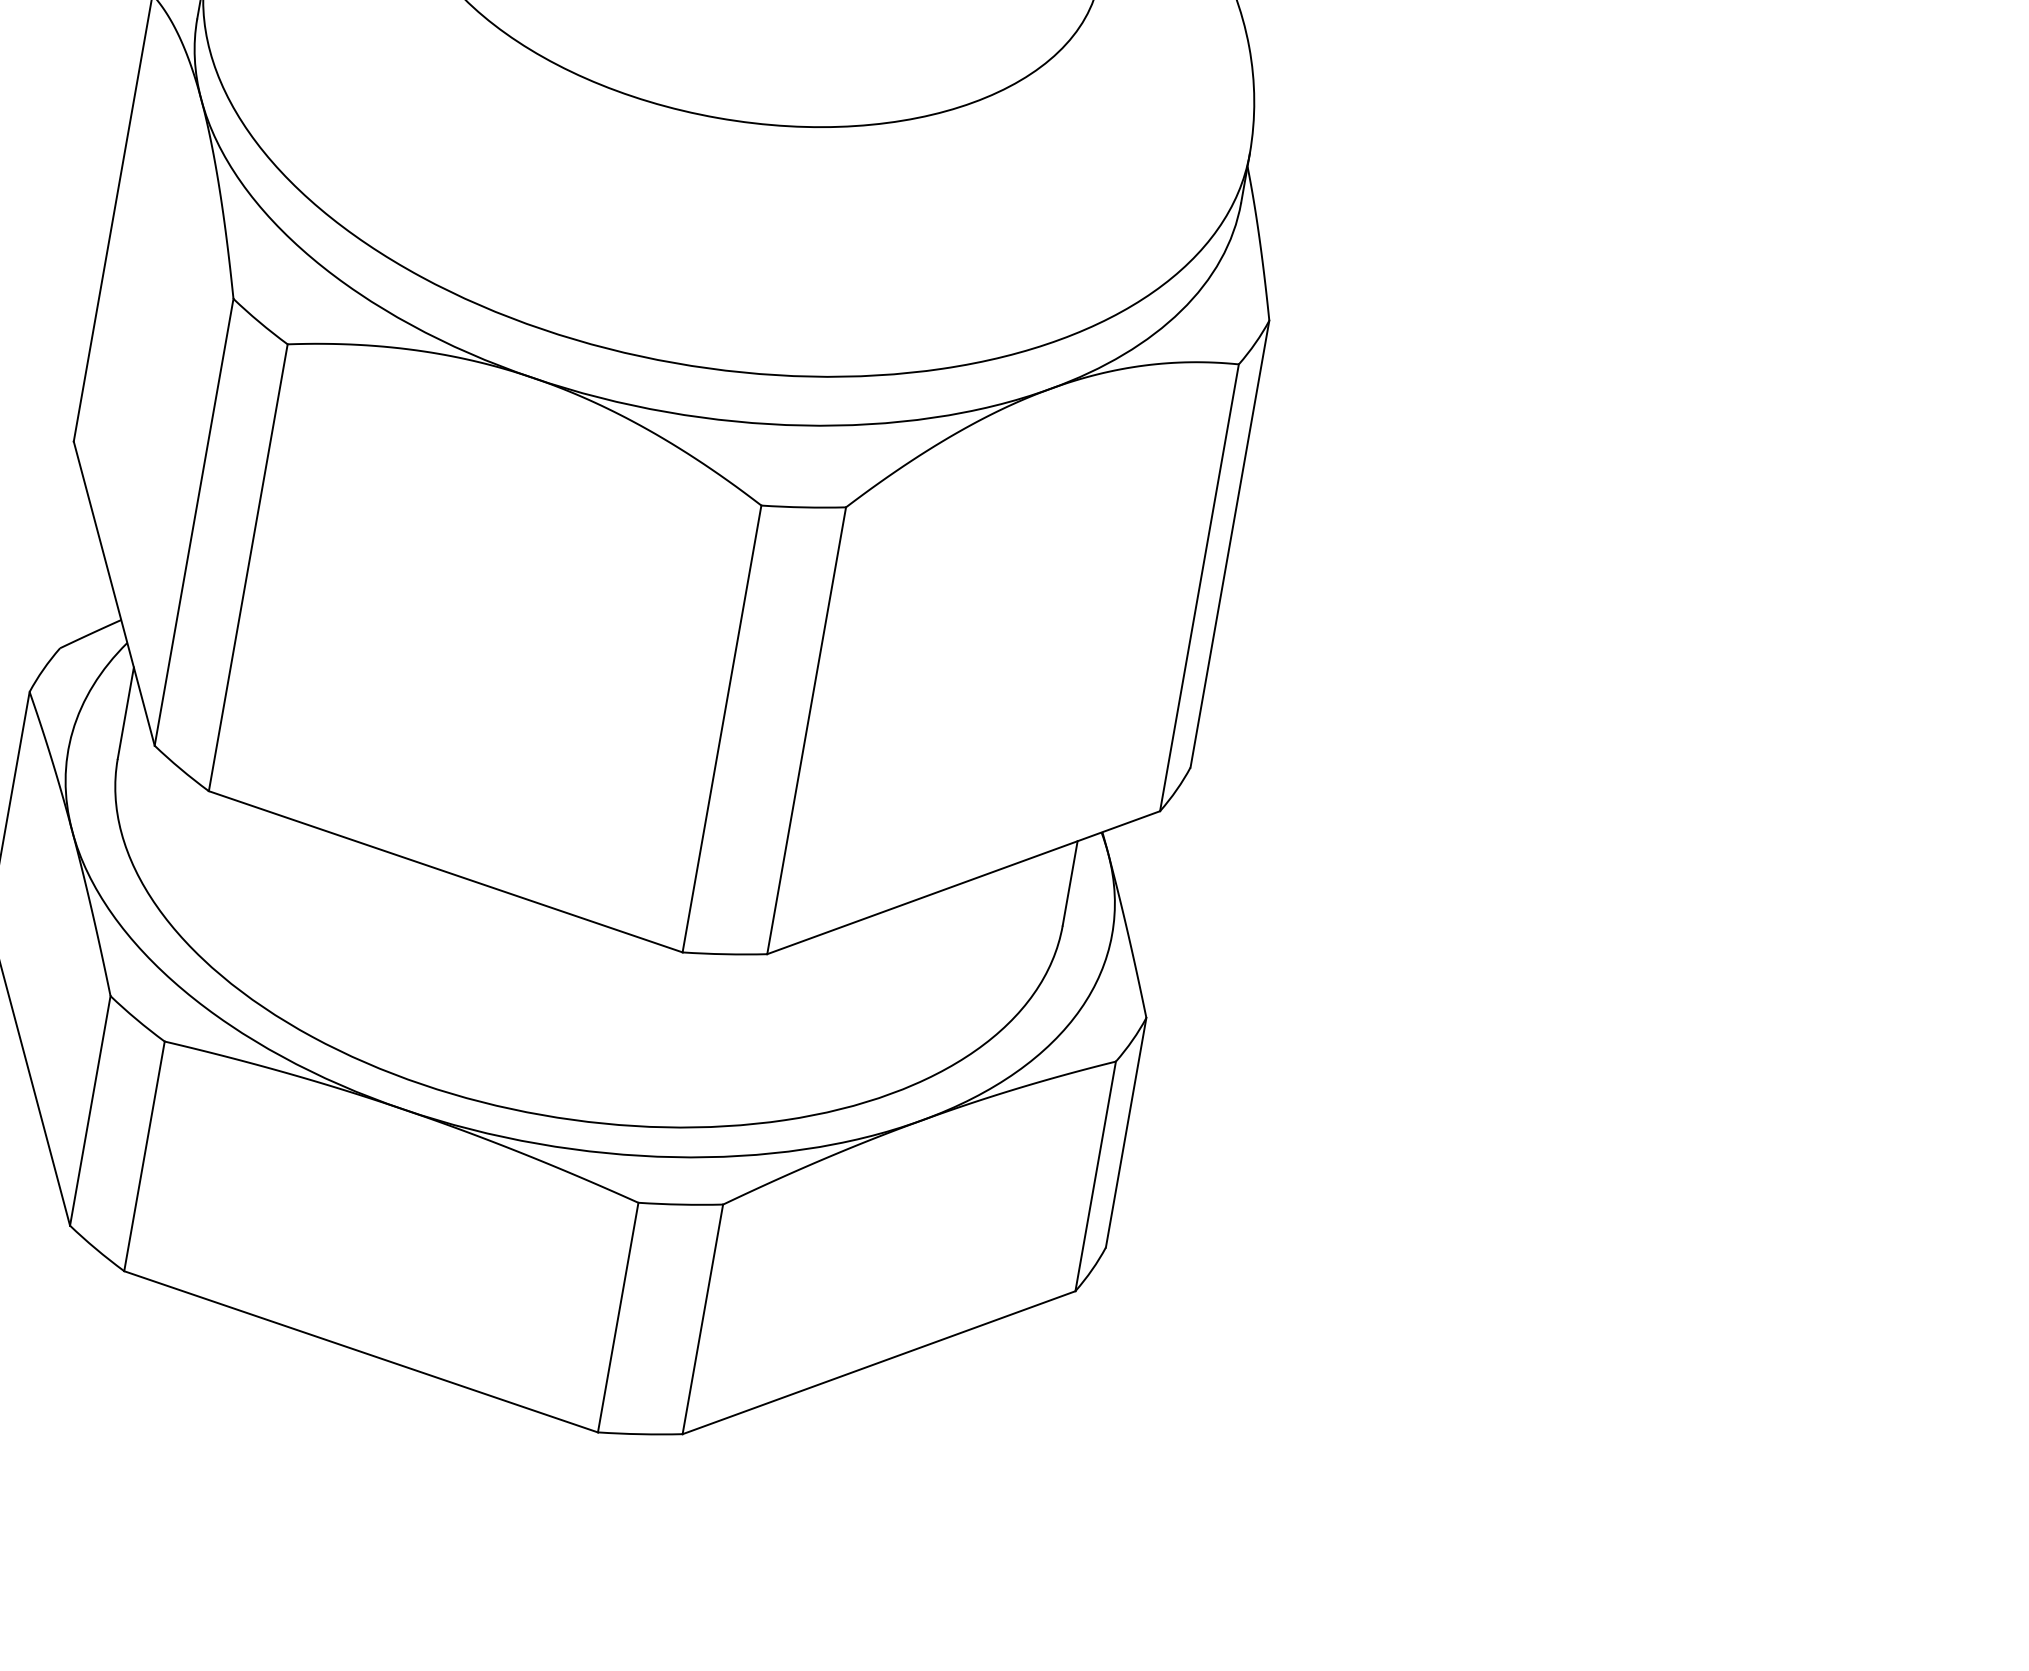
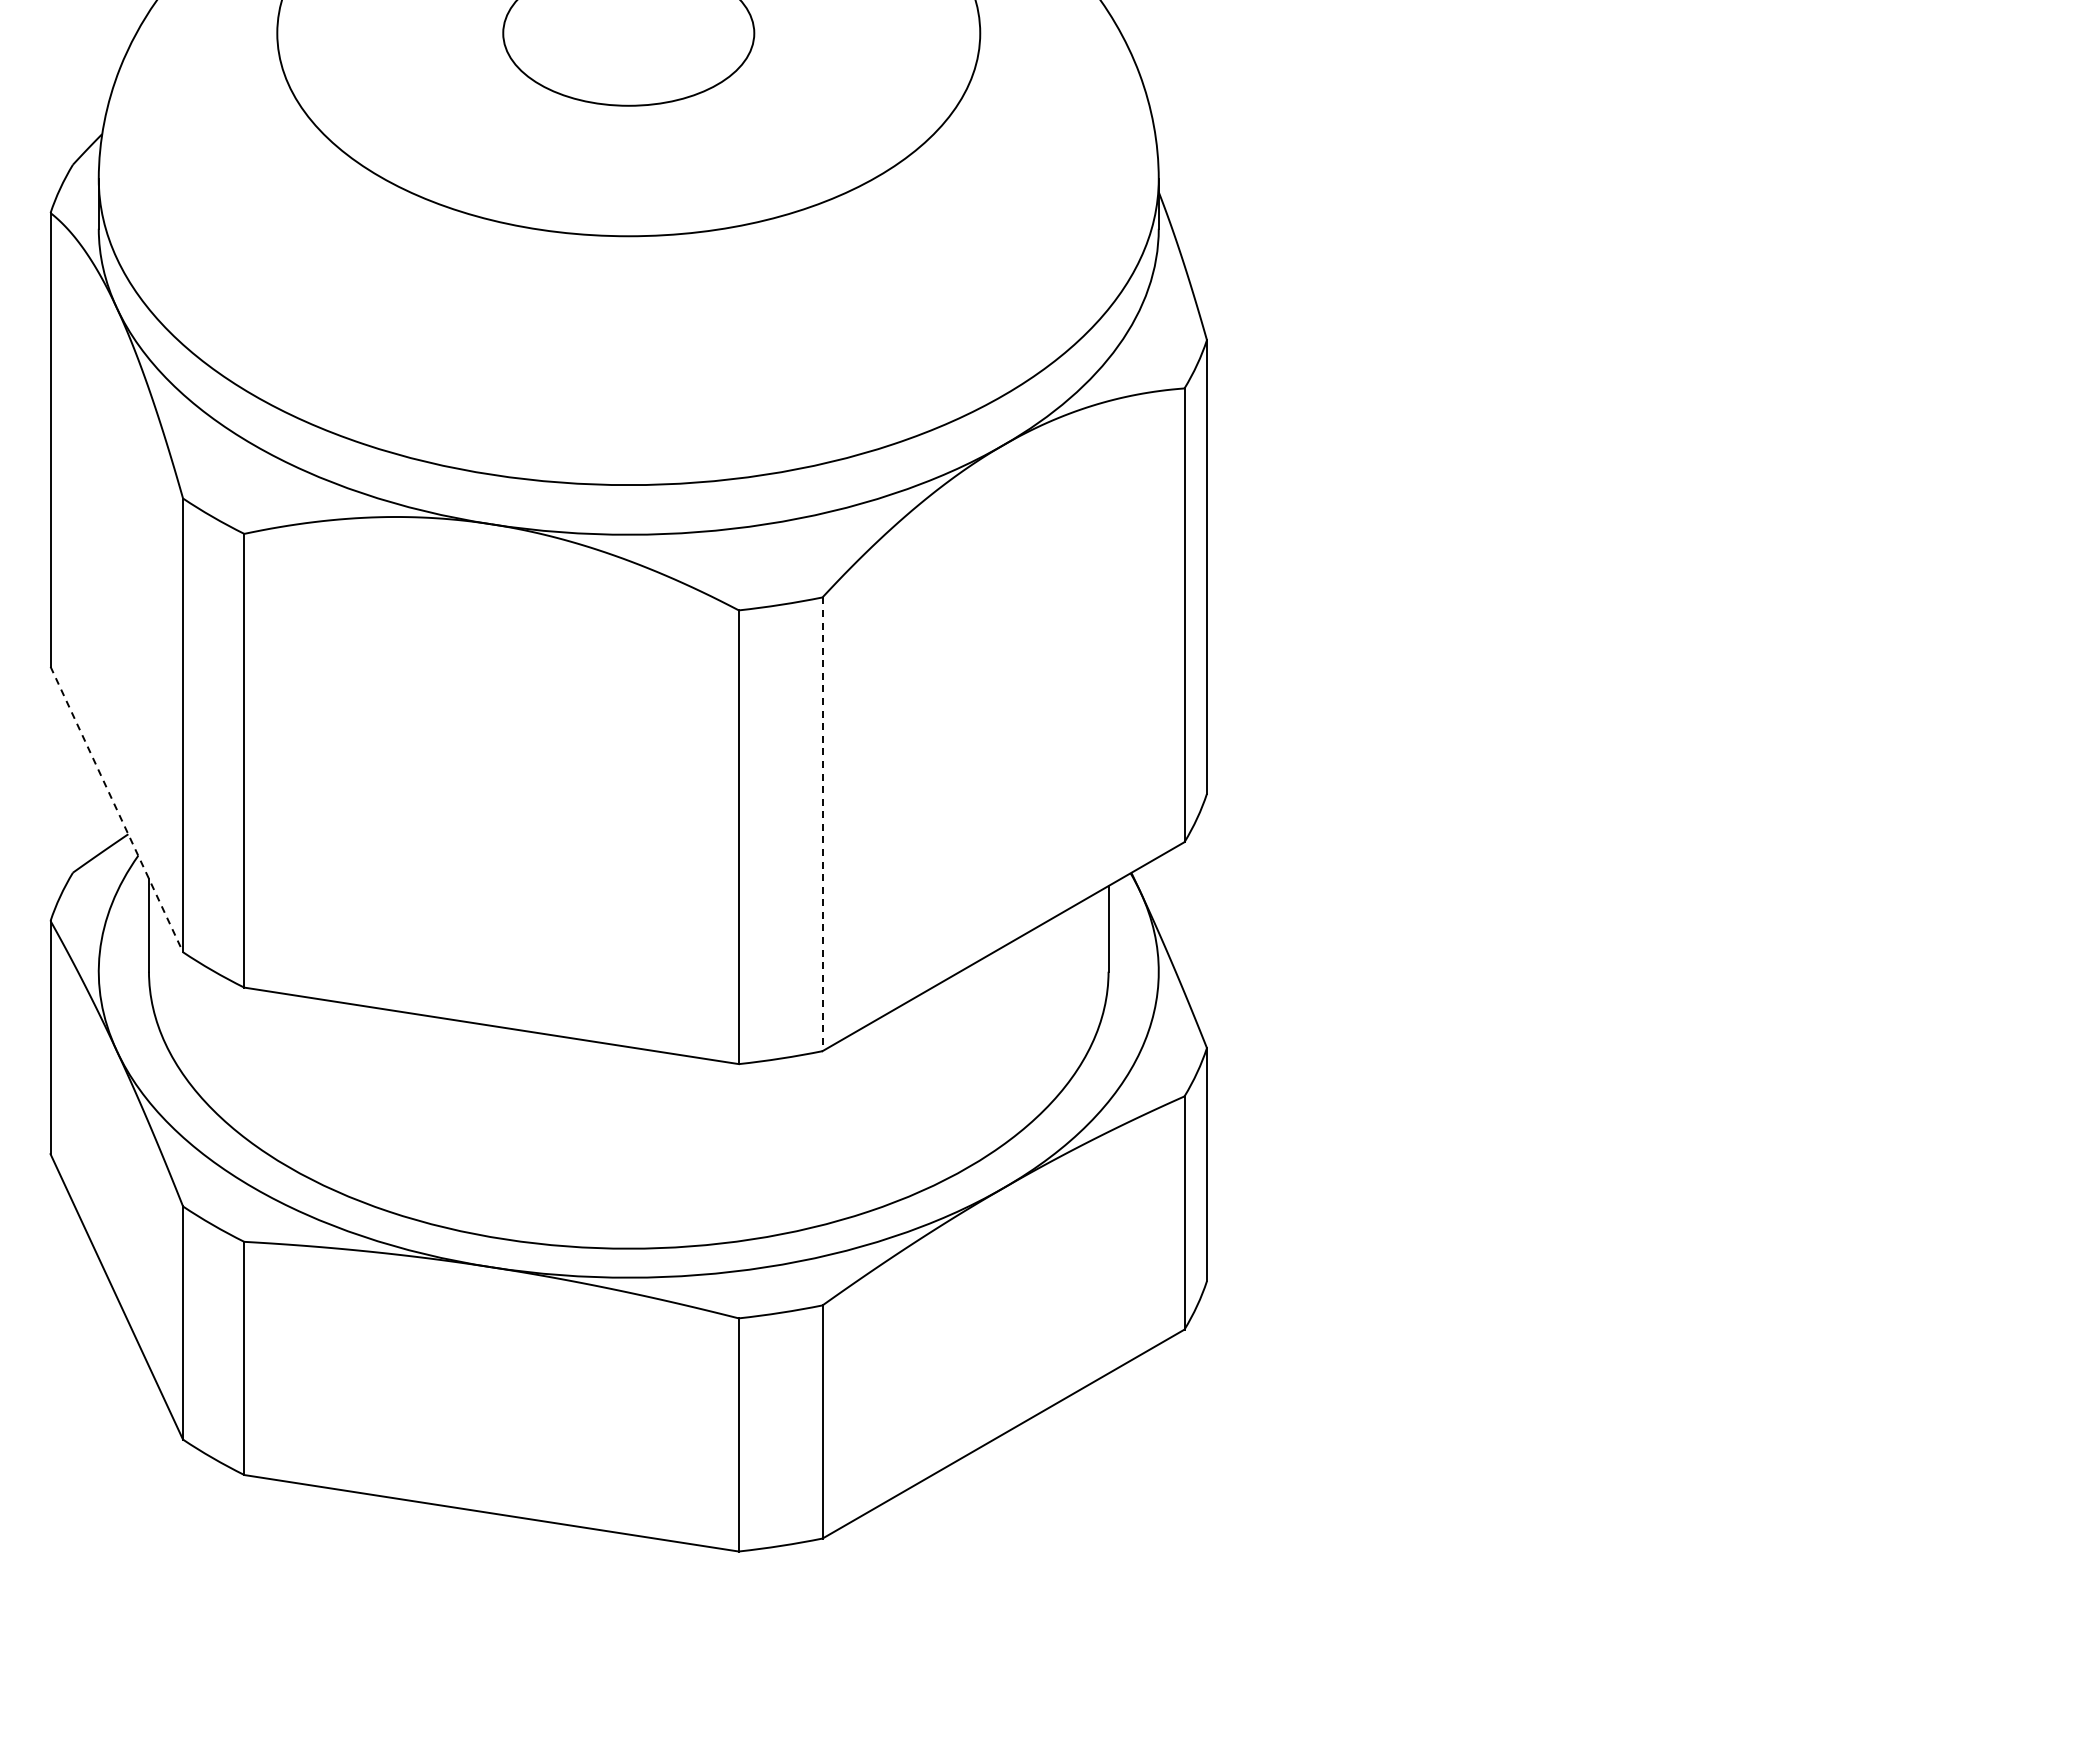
line: (114, 593) -> (117, 809), solid -> dashed
line: (806, 730) -> (822, 824), solid -> dashed

